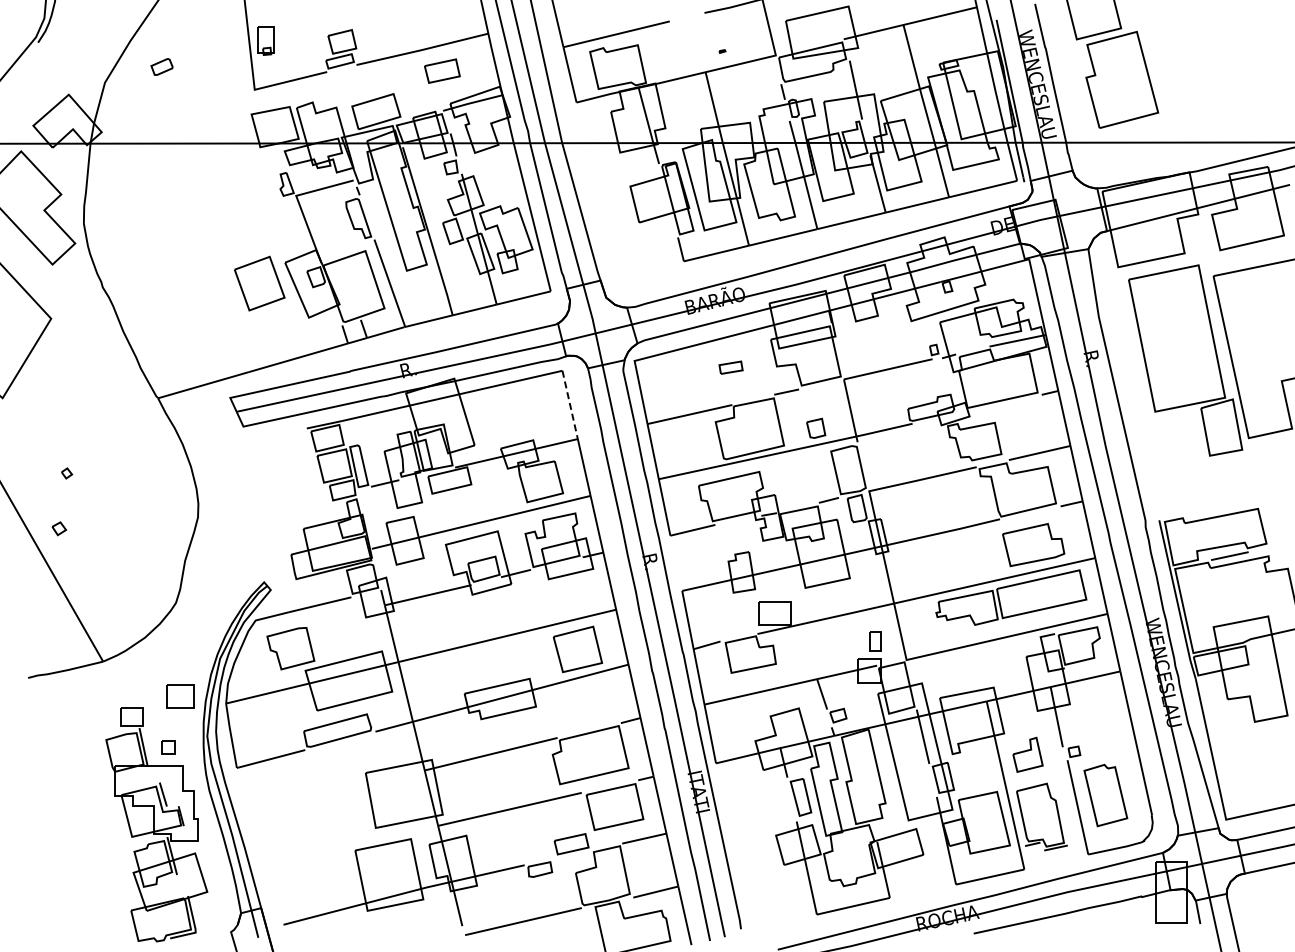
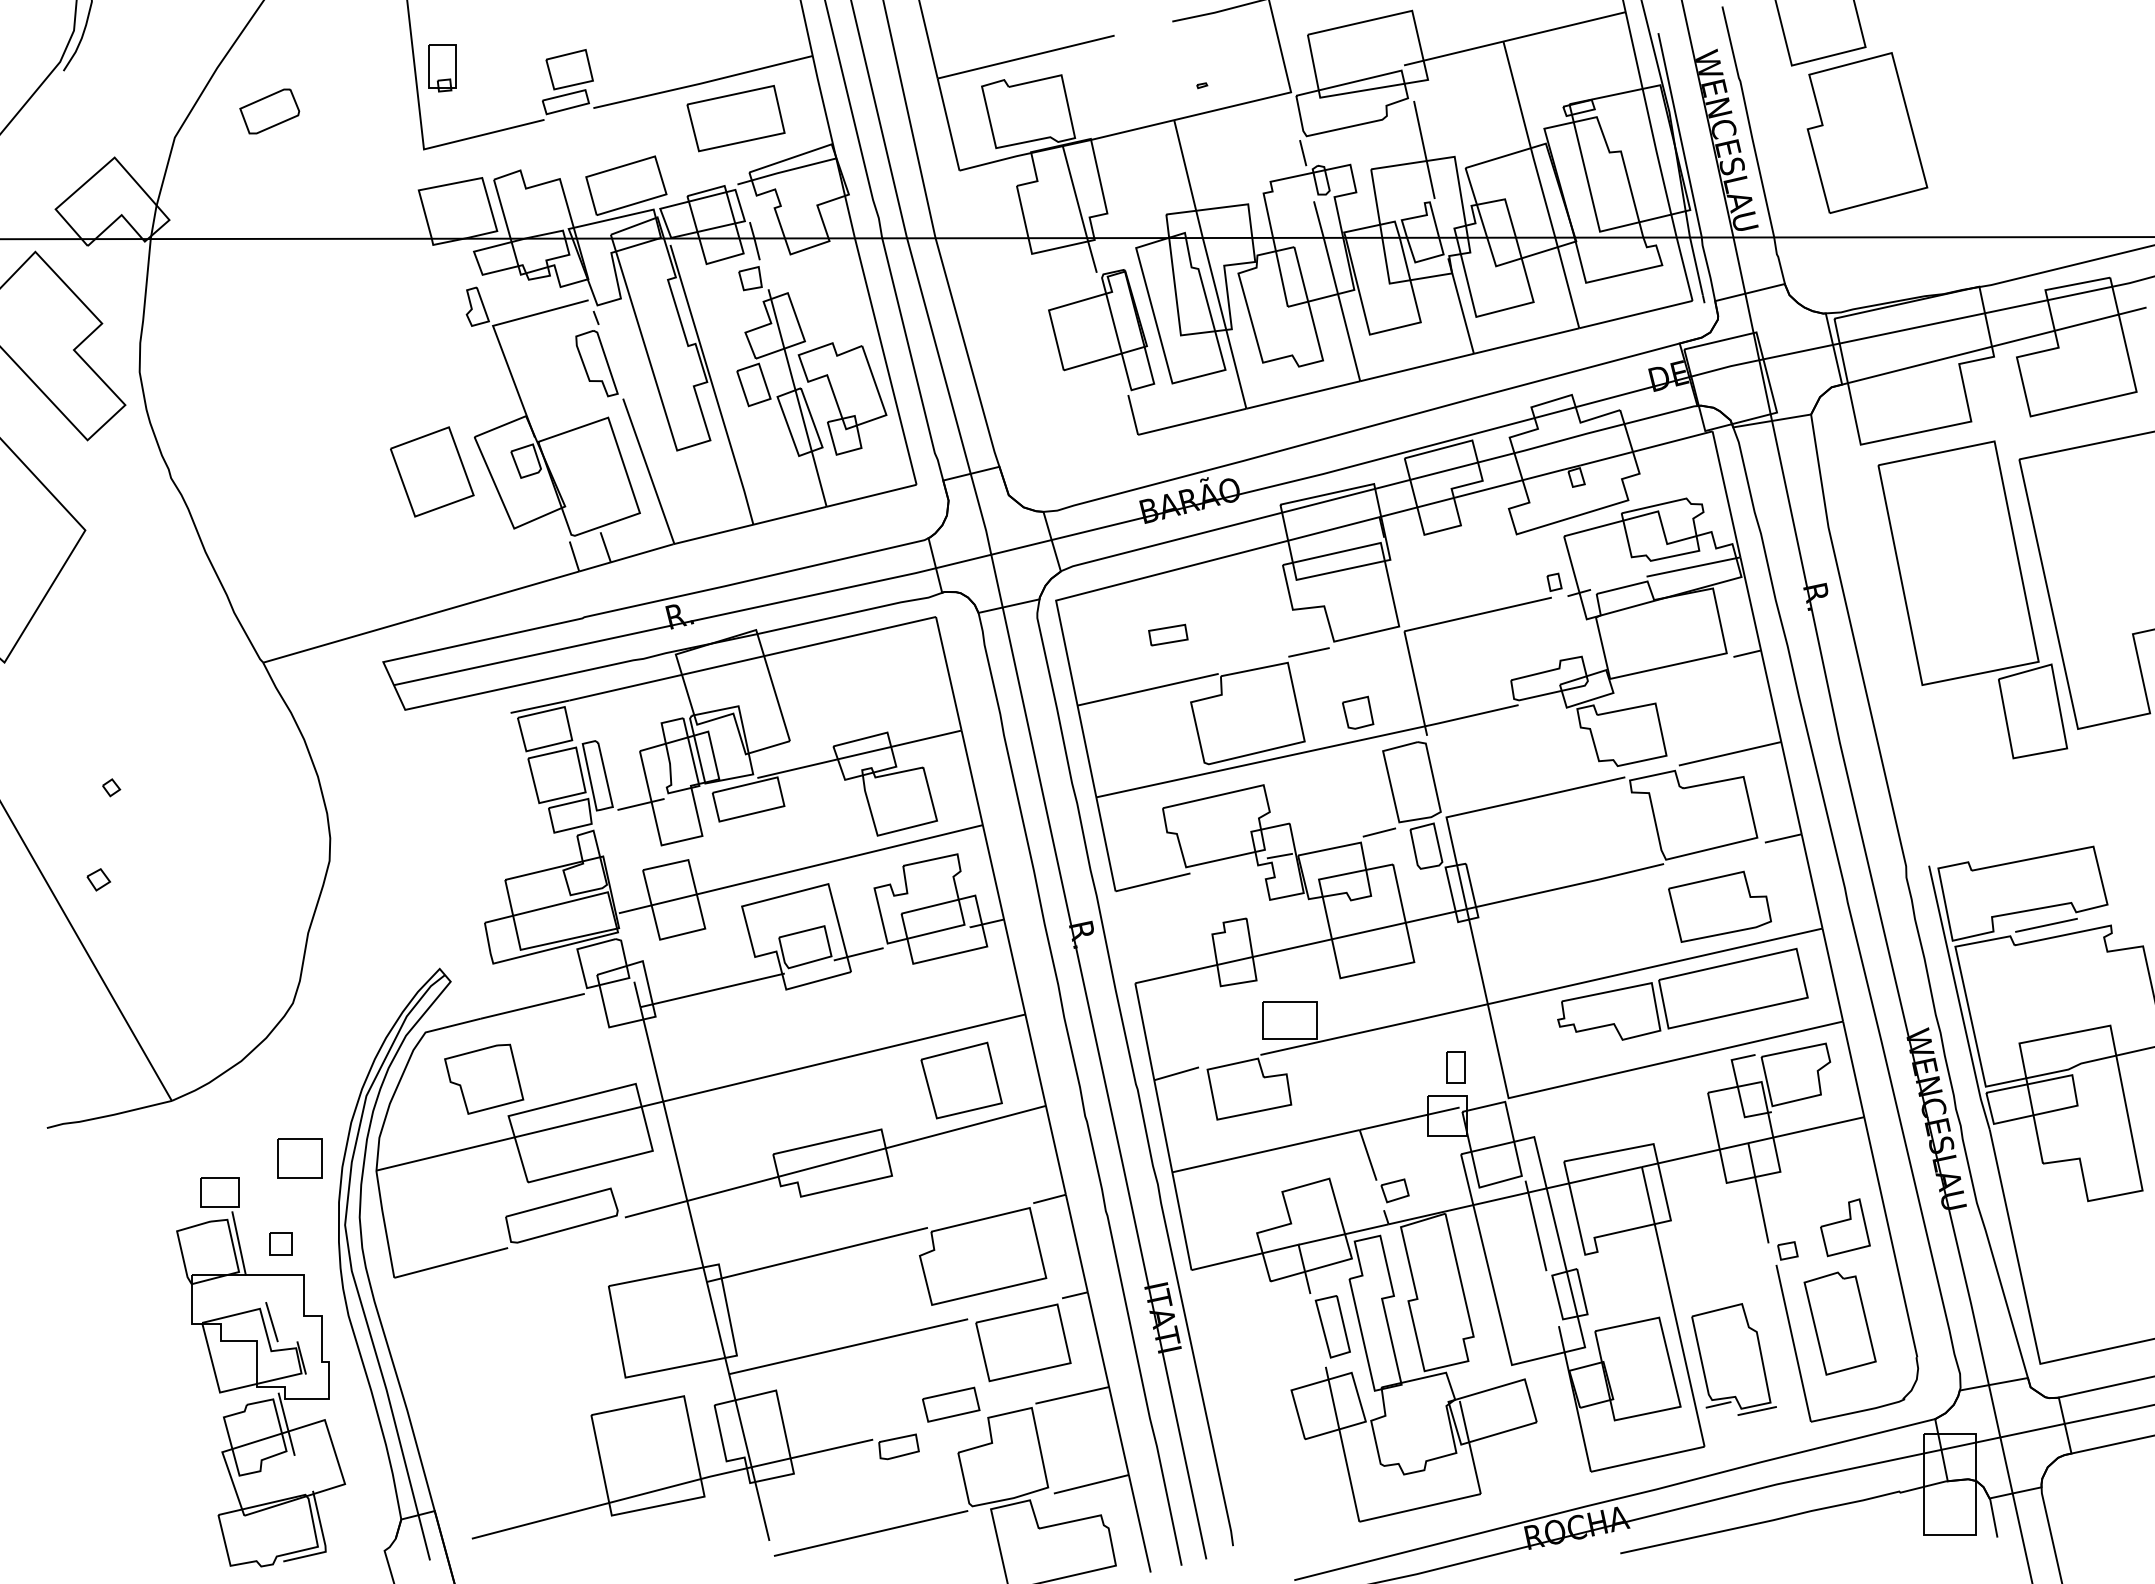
part: (161, 66) -> (268, 110), size x1.67
part: (442, 70) -> (736, 117), size x1.67
part: (730, 367) -> (1167, 634), moved
line: (570, 404) -> (949, 673), dashed -> solid
part: (1027, 754) -> (1844, 1227), moved

